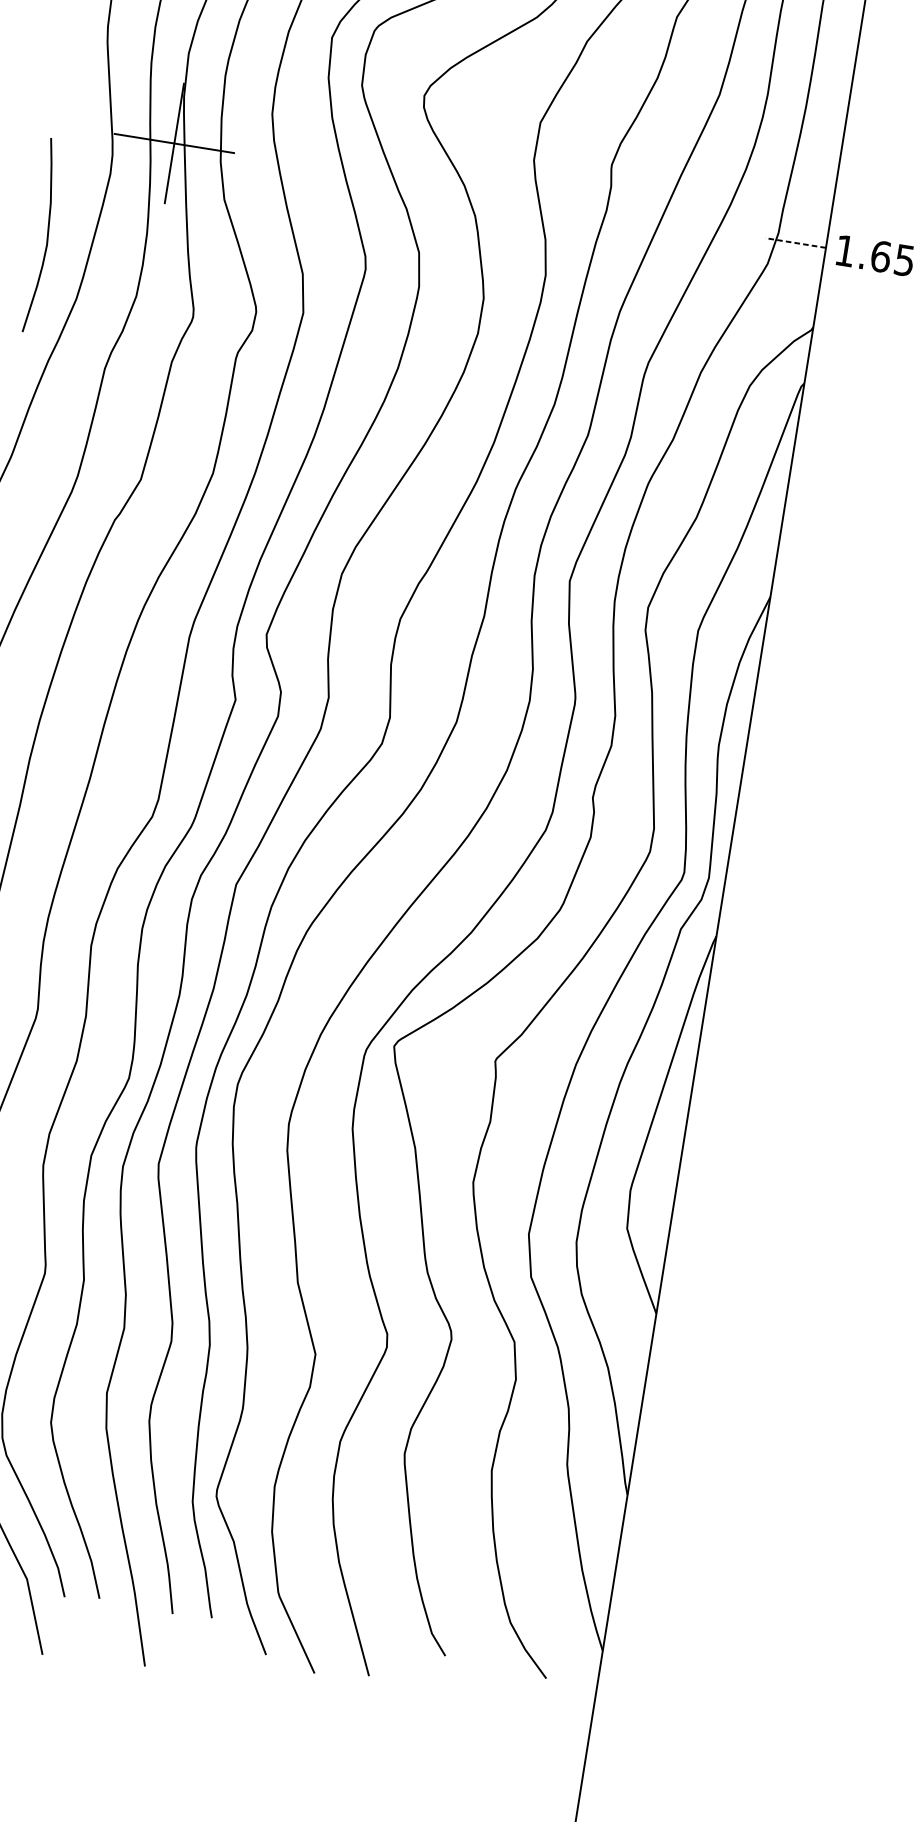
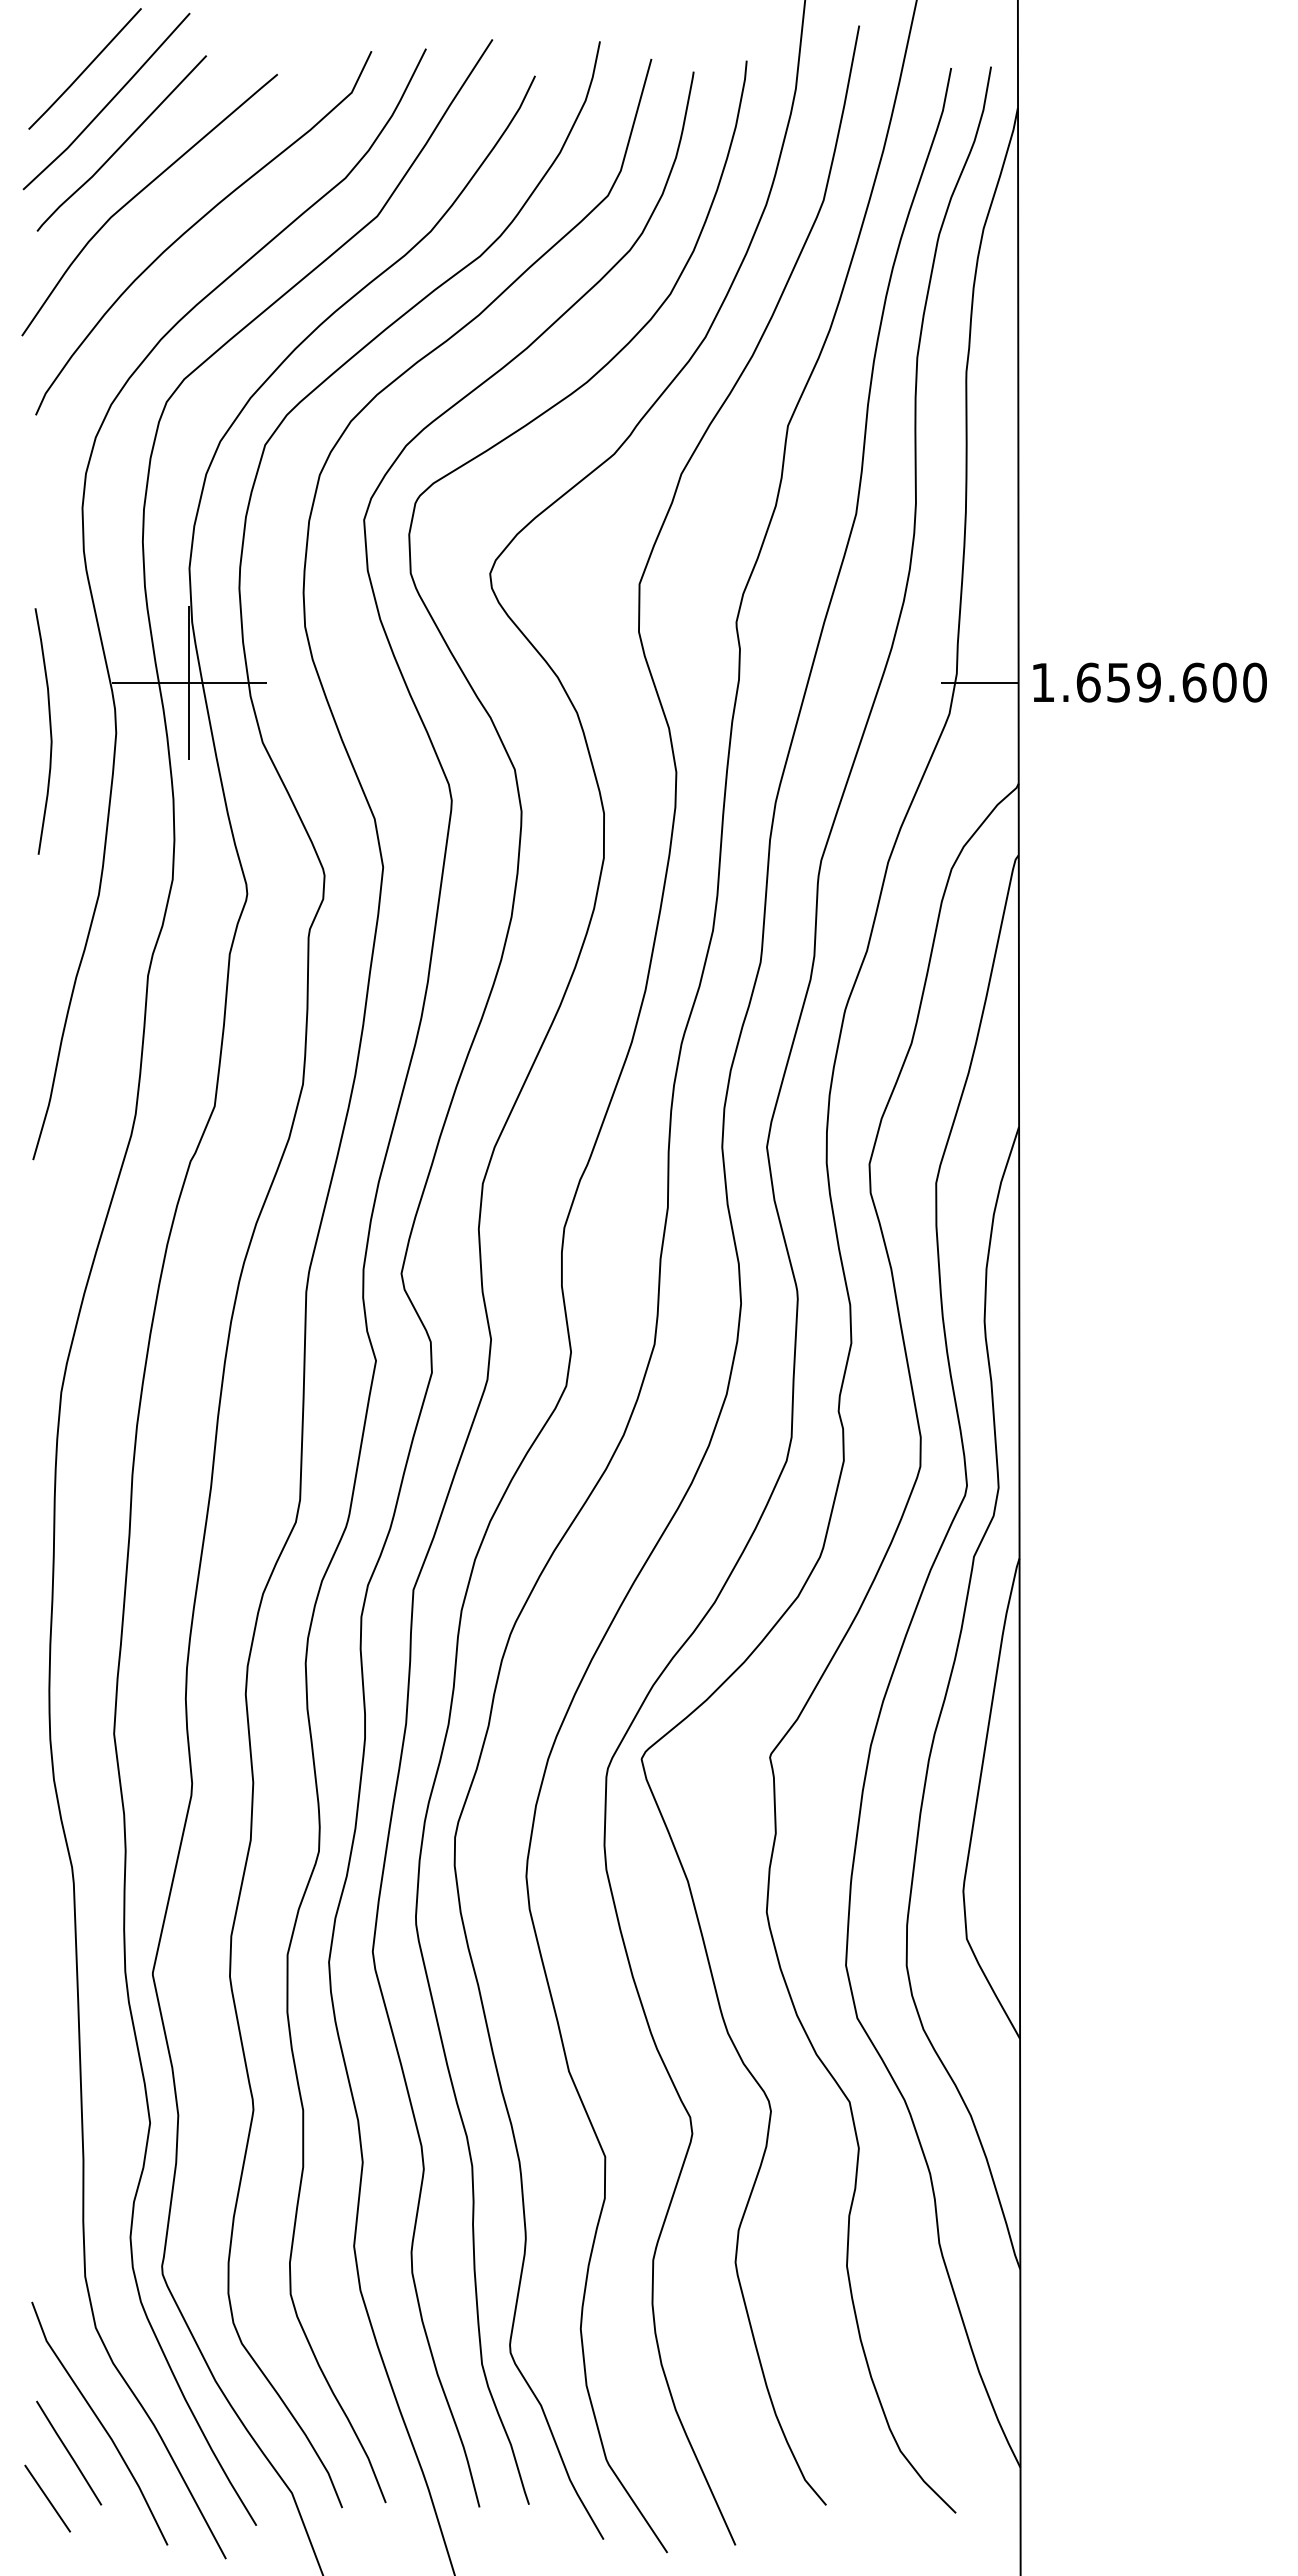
curve: (46, 234) -> (49, 729), moved
line: (795, 242) -> (979, 682), dashed -> solid

